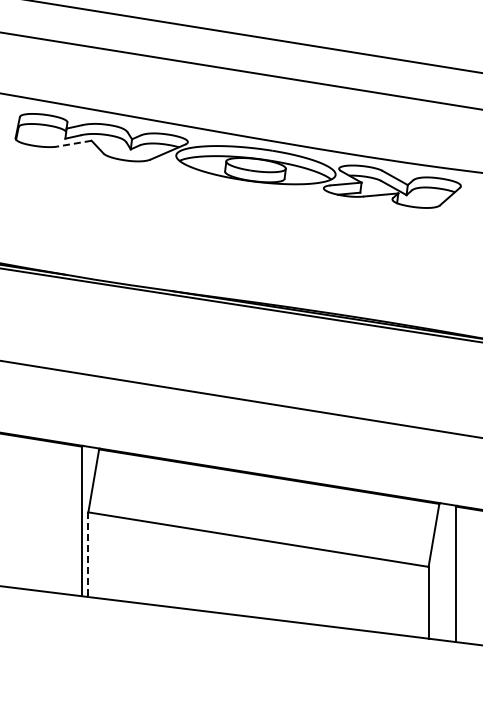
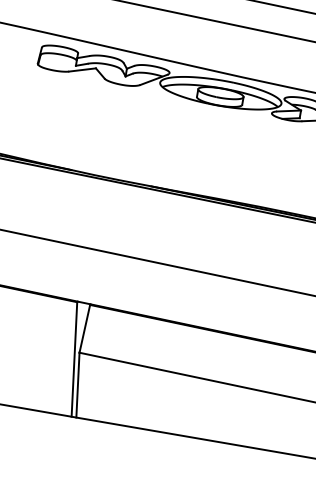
line: (74, 143) -> (82, 69), dashed -> solid
line: (88, 555) -> (78, 385), dashed -> solid

